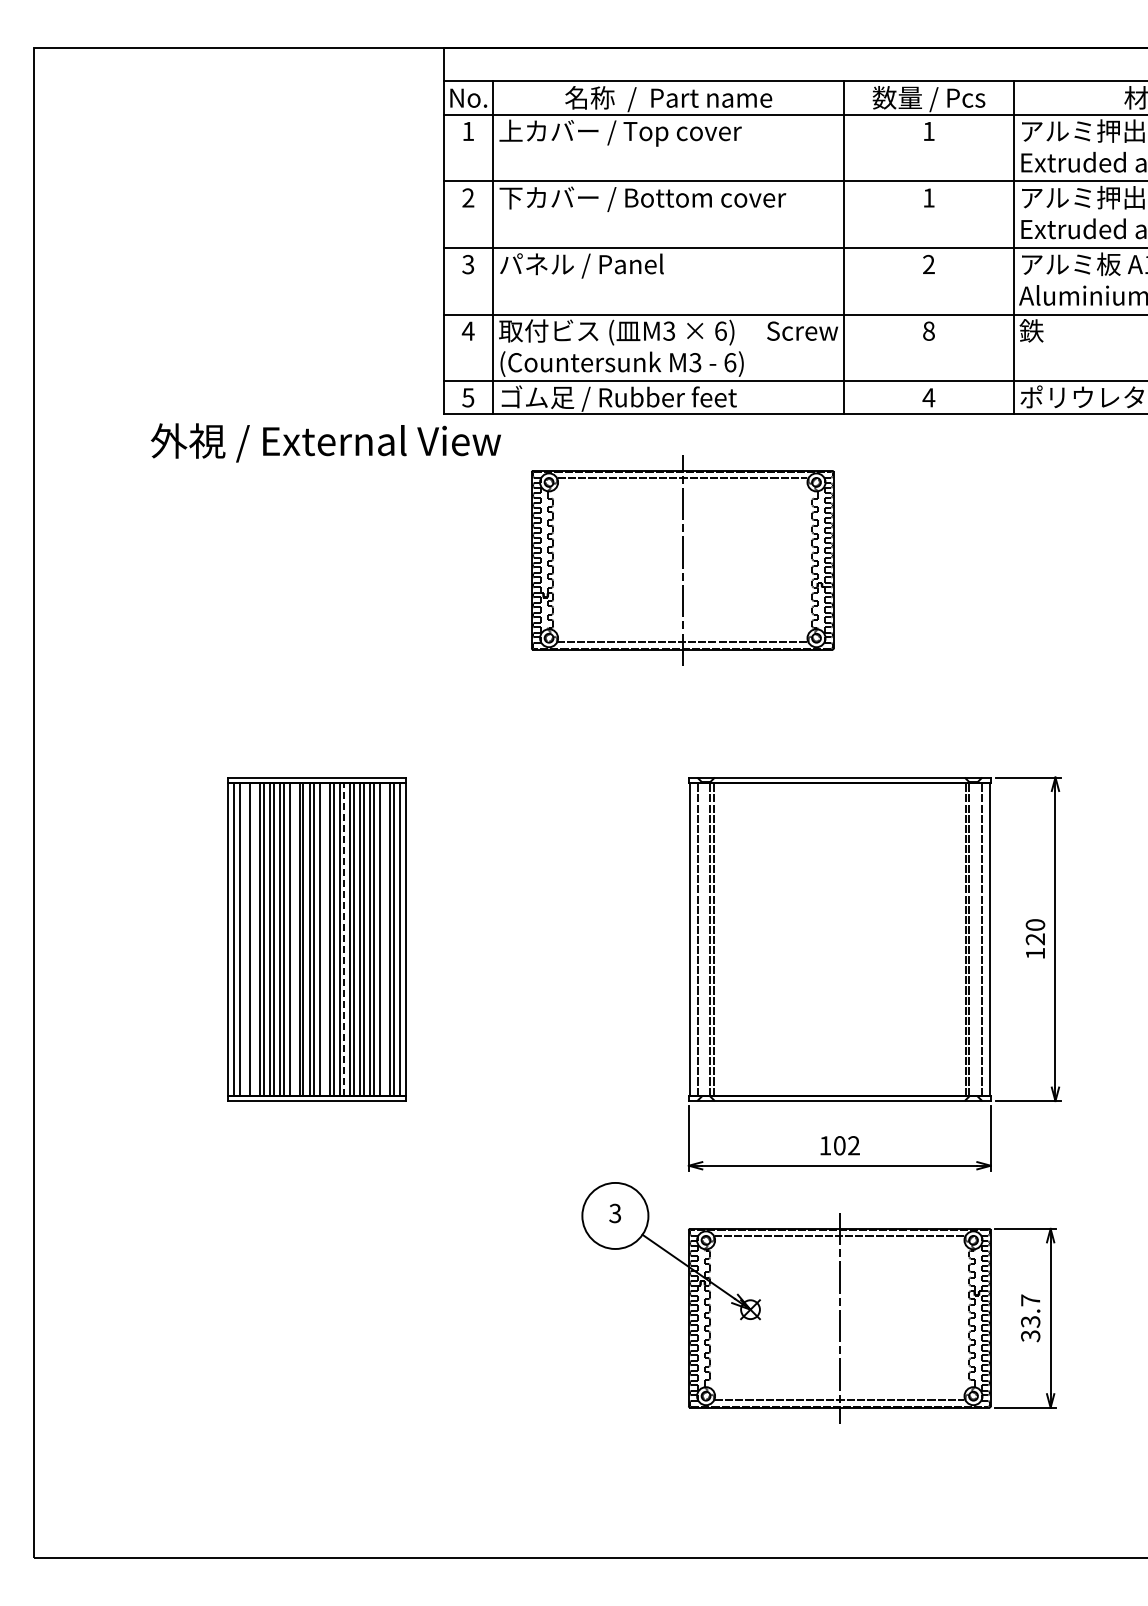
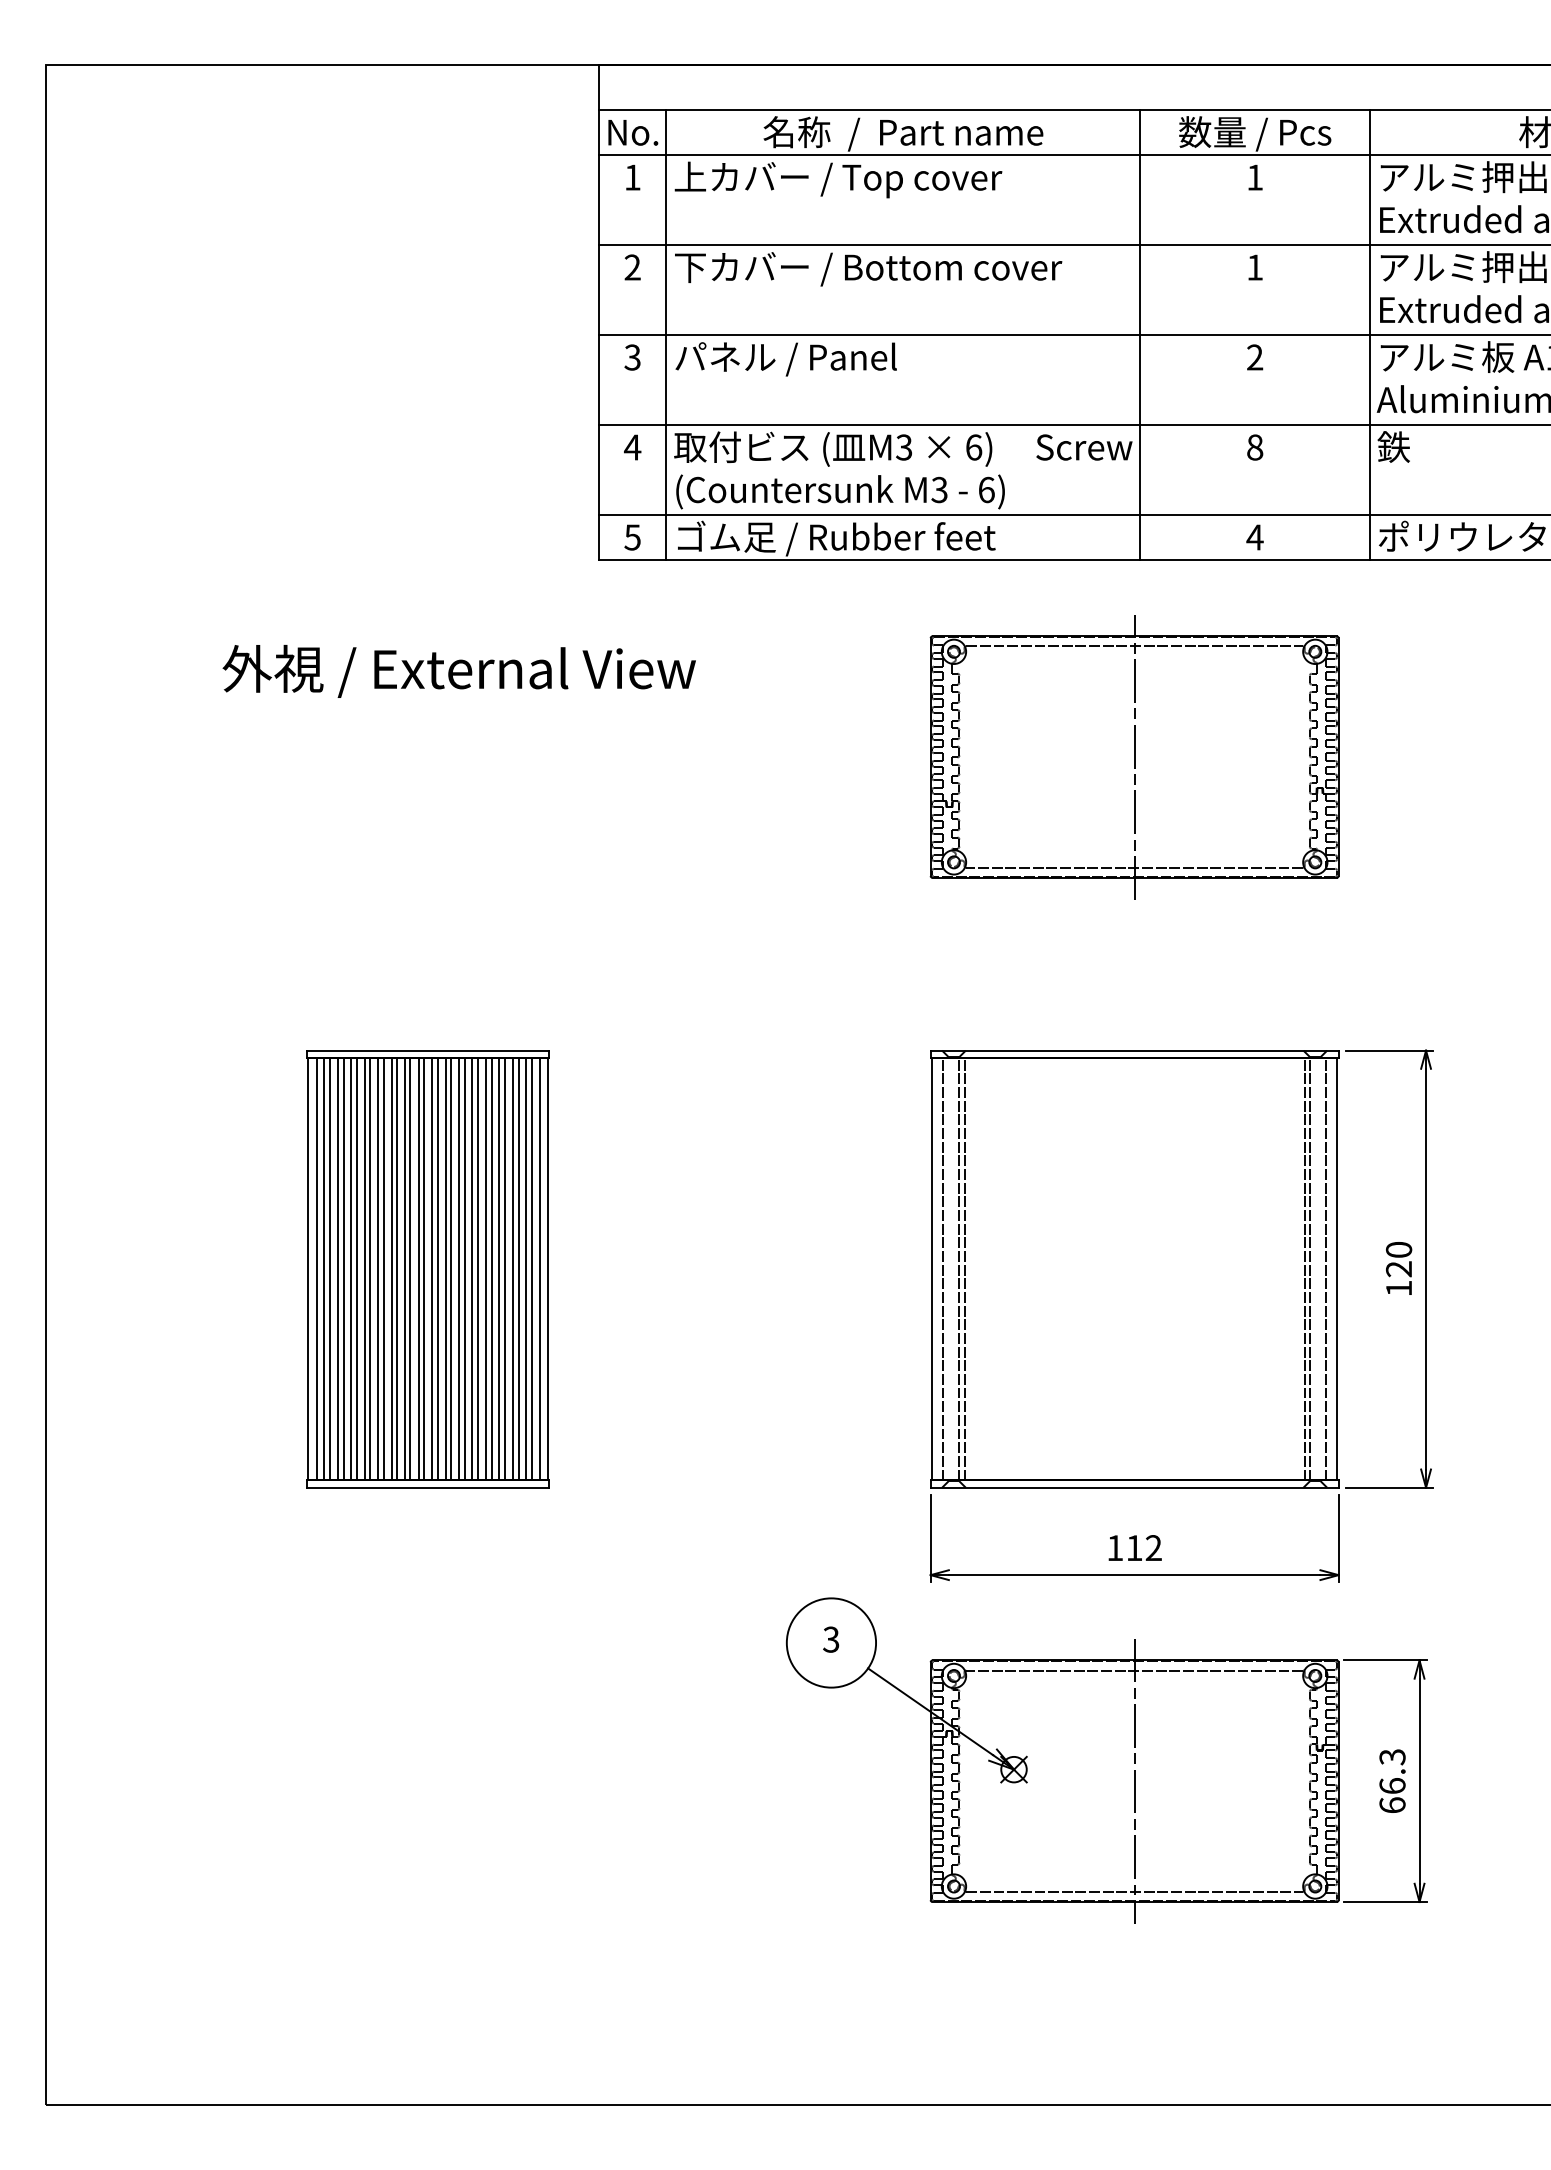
text: (325, 442) -> (458, 670), moved
part: (682, 560) -> (1134, 757), moved
line: (244, 938) -> (330, 1268), added
line: (254, 938) -> (343, 1268), added
line: (294, 938) -> (397, 1268), added
line: (324, 938) -> (438, 1268), added
line: (344, 938) -> (465, 1268), dashed -> solid
line: (383, 938) -> (518, 1268), added
text: (839, 1145) -> (1134, 1547), 102 -> 112
text: (1030, 1318) -> (1392, 1781), 33.7 -> 66.3

